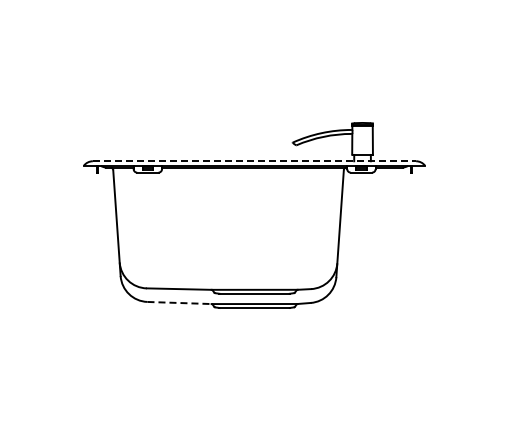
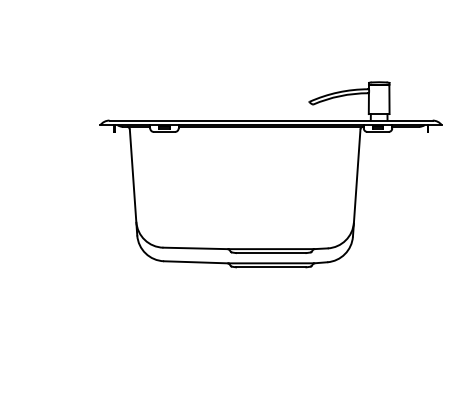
line: (254, 161) -> (271, 120), dashed -> solid
line: (180, 303) -> (197, 262), dashed -> solid

